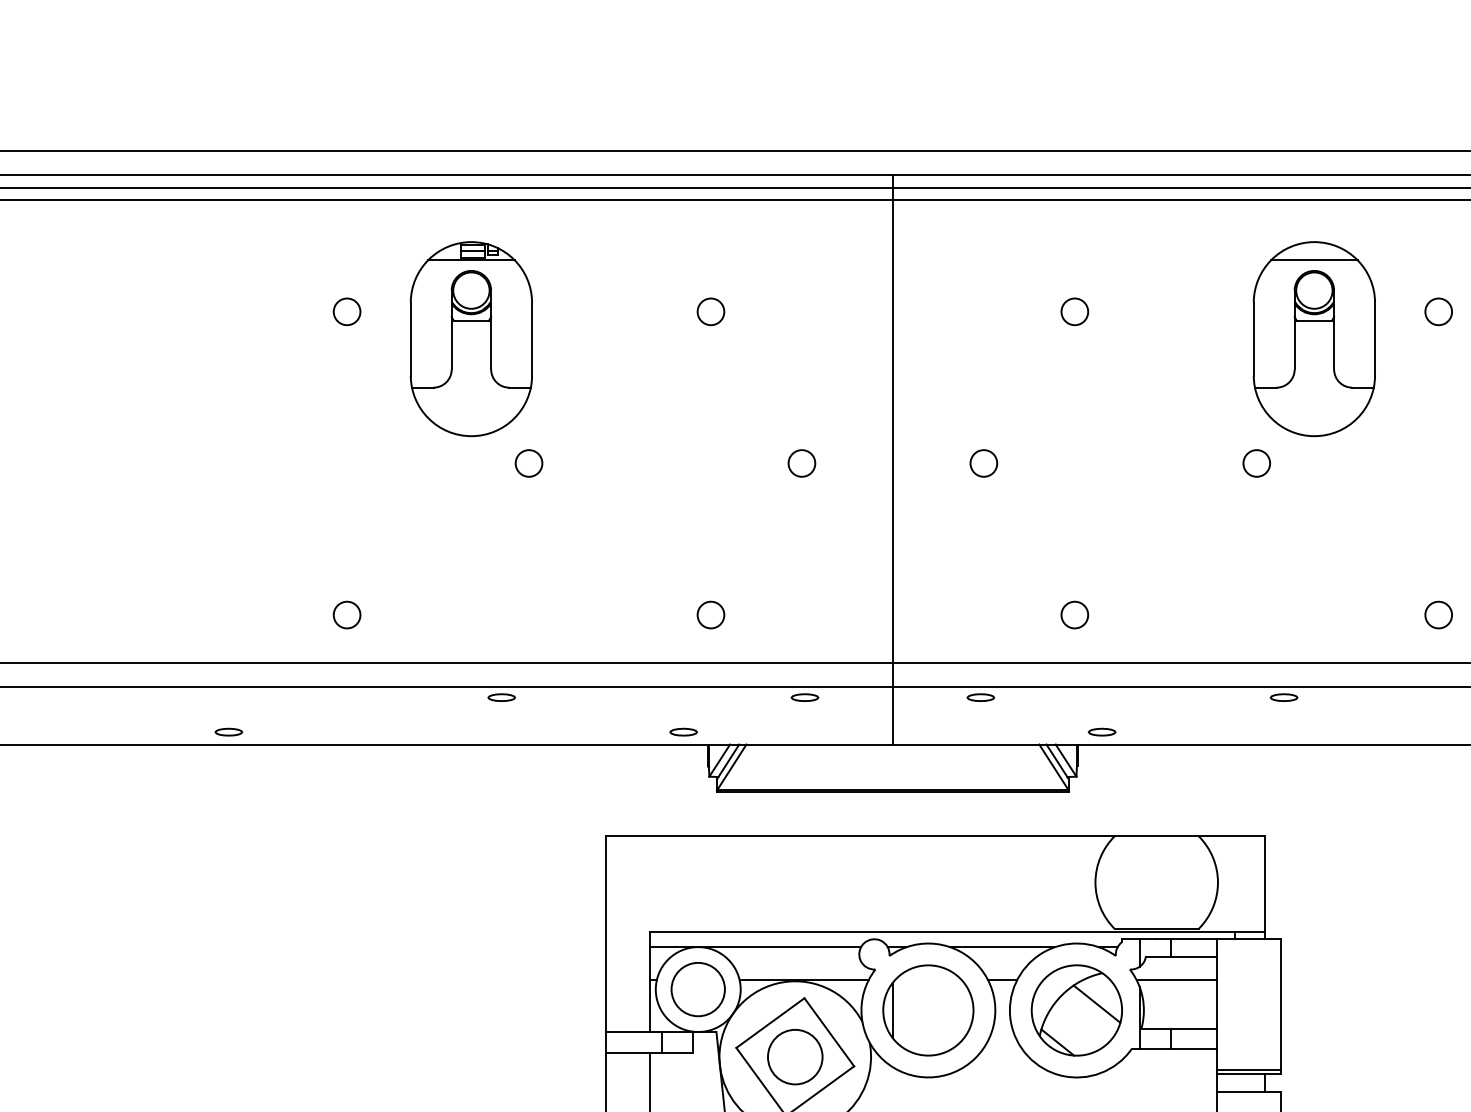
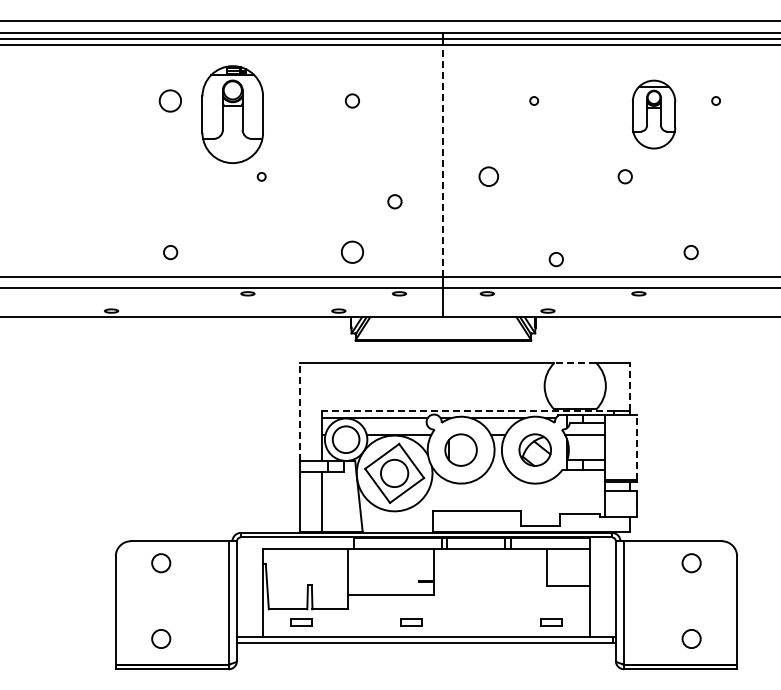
circle: (346, 310) -> (170, 100), size x1.6
circle: (1073, 310) -> (533, 100), size x0.6
circle: (1437, 310) -> (715, 100), size x0.6
part: (1313, 338) -> (653, 114), size x0.7
line: (893, 430) -> (443, 160), solid -> dashed
circle: (528, 462) -> (261, 176), size x0.6
circle: (801, 462) -> (394, 201), moved
circle: (983, 462) -> (488, 176), size x1.4
circle: (710, 614) -> (352, 252), size x1.6
circle: (1073, 614) -> (555, 259), moved
circle: (1437, 614) -> (690, 252), moved
line: (1157, 837) -> (575, 363), solid -> dashed
line: (1265, 883) -> (629, 386), solid -> dashed
line: (941, 931) -> (467, 410), solid -> dashed
line: (606, 933) -> (300, 411), solid -> dashed
line: (1281, 1005) -> (637, 447), solid -> dashed
part: (927, 1009) -> (460, 449), size x0.7
part: (1075, 1009) -> (534, 449), size x0.7

